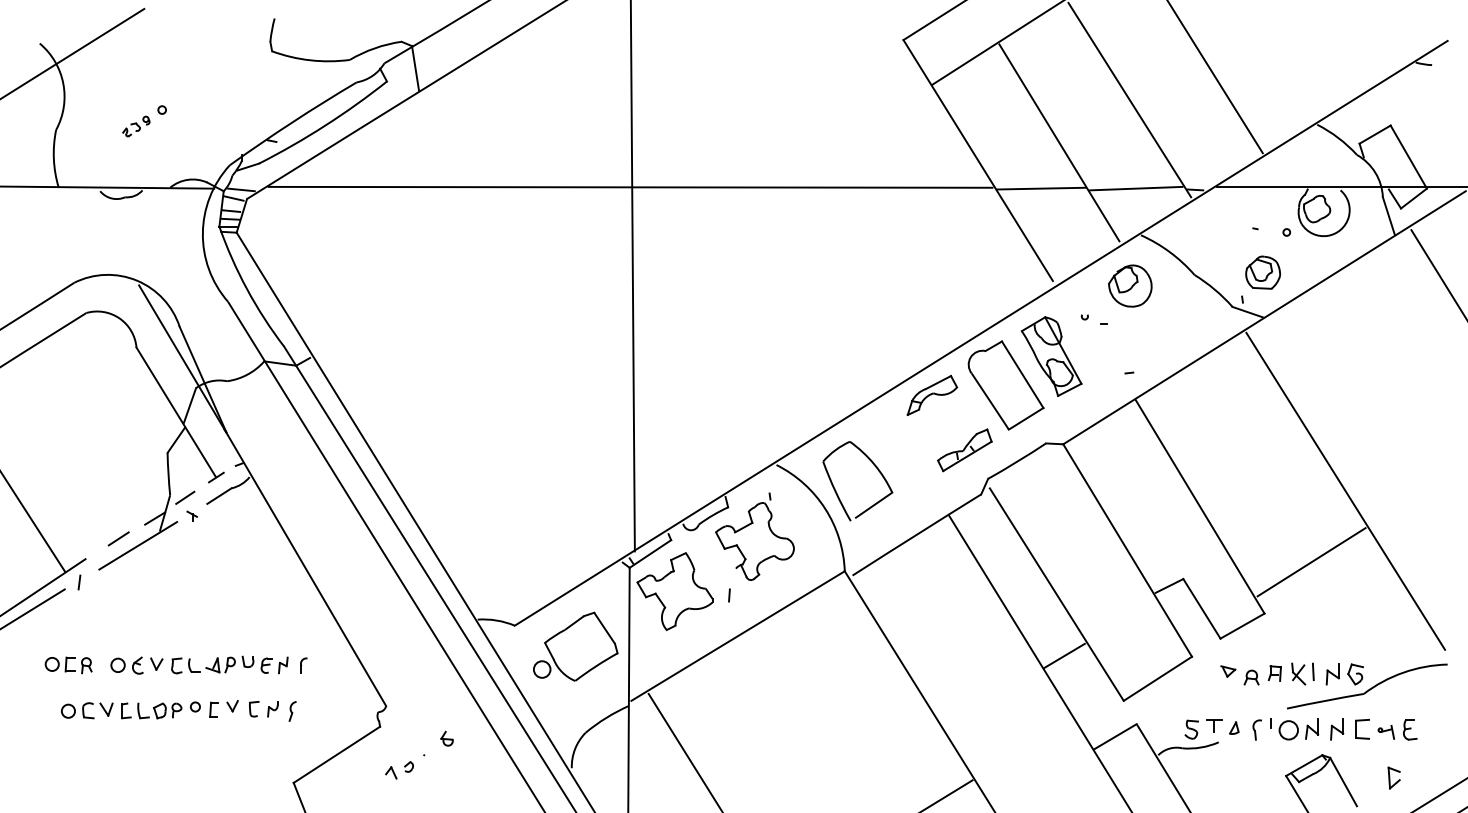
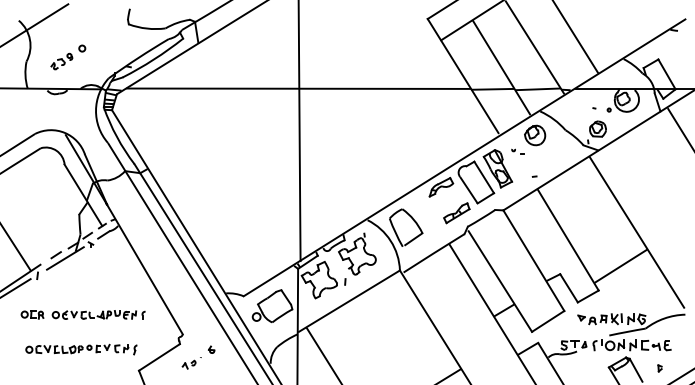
part: (144, 121) -> (68, 57), size x1.67
part: (178, 710) -> (81, 349), moved
part: (1392, 778) -> (659, 368), size x0.62

